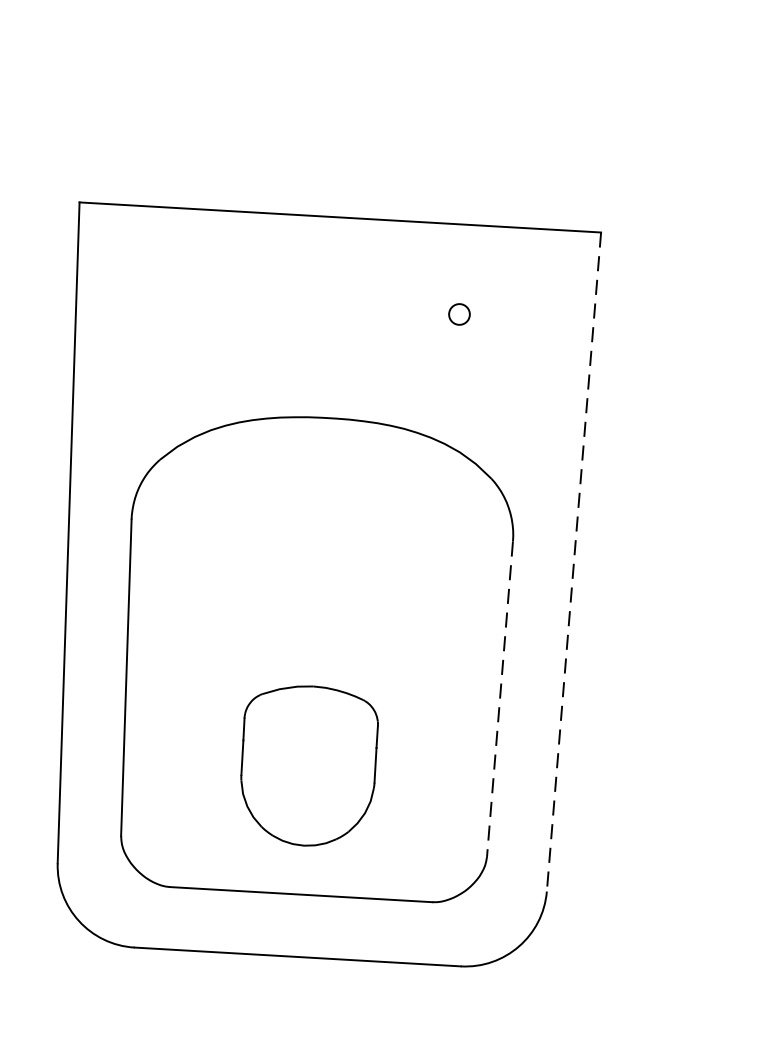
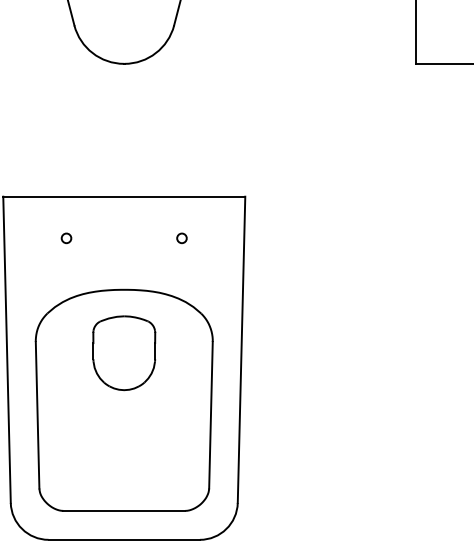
circle: (210, 300) -> (66, 238), added
line: (573, 563) -> (241, 350), dashed -> solid
line: (498, 699) -> (210, 415), dashed -> solid
part: (309, 766) -> (124, 353), moved

